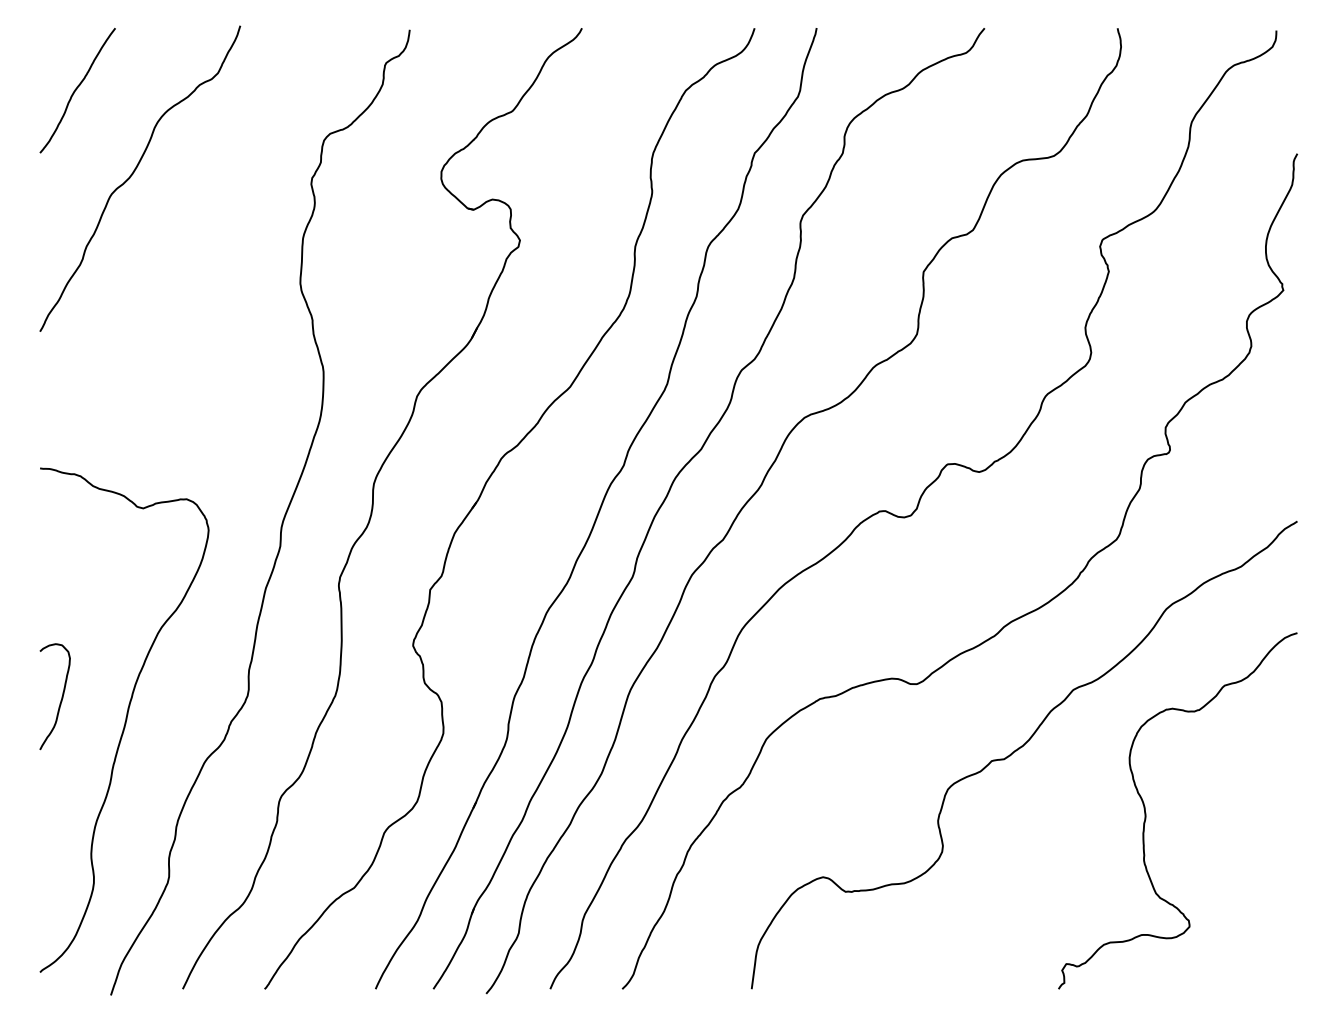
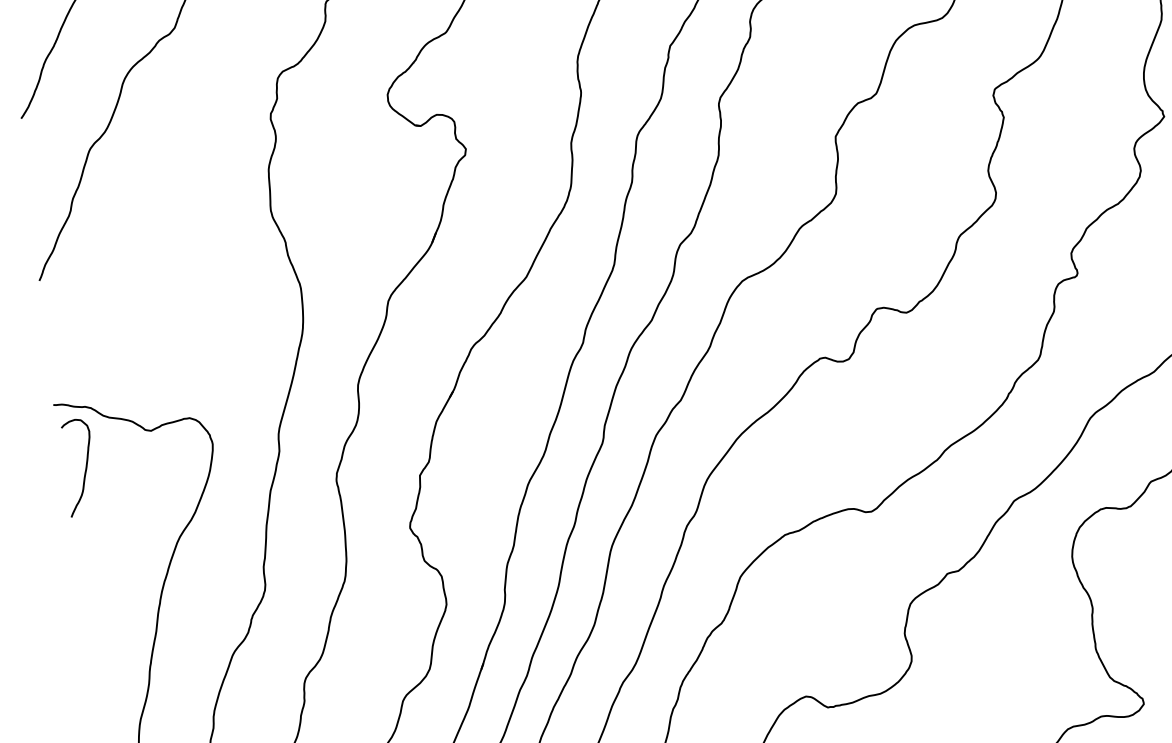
curve: (61, 696) -> (85, 466), moved

